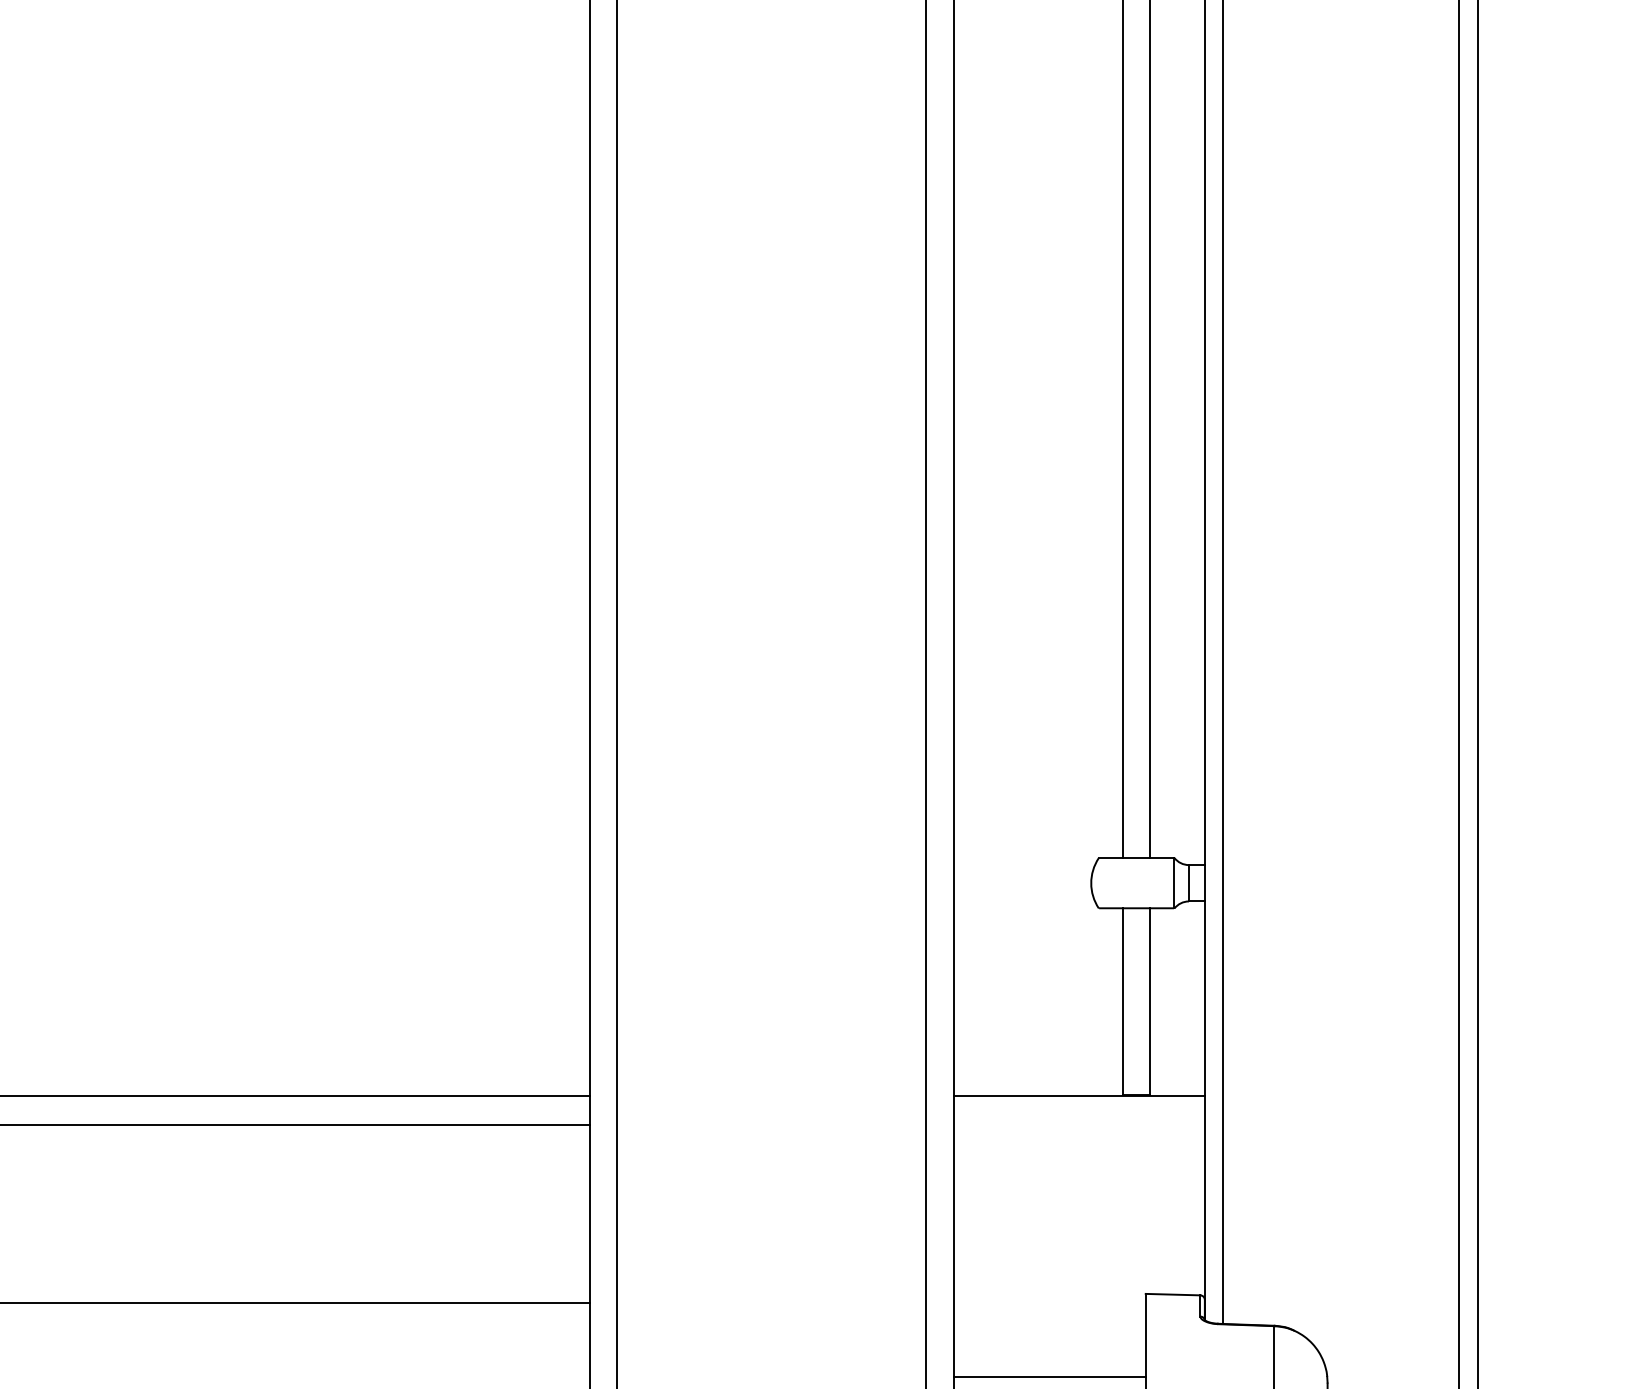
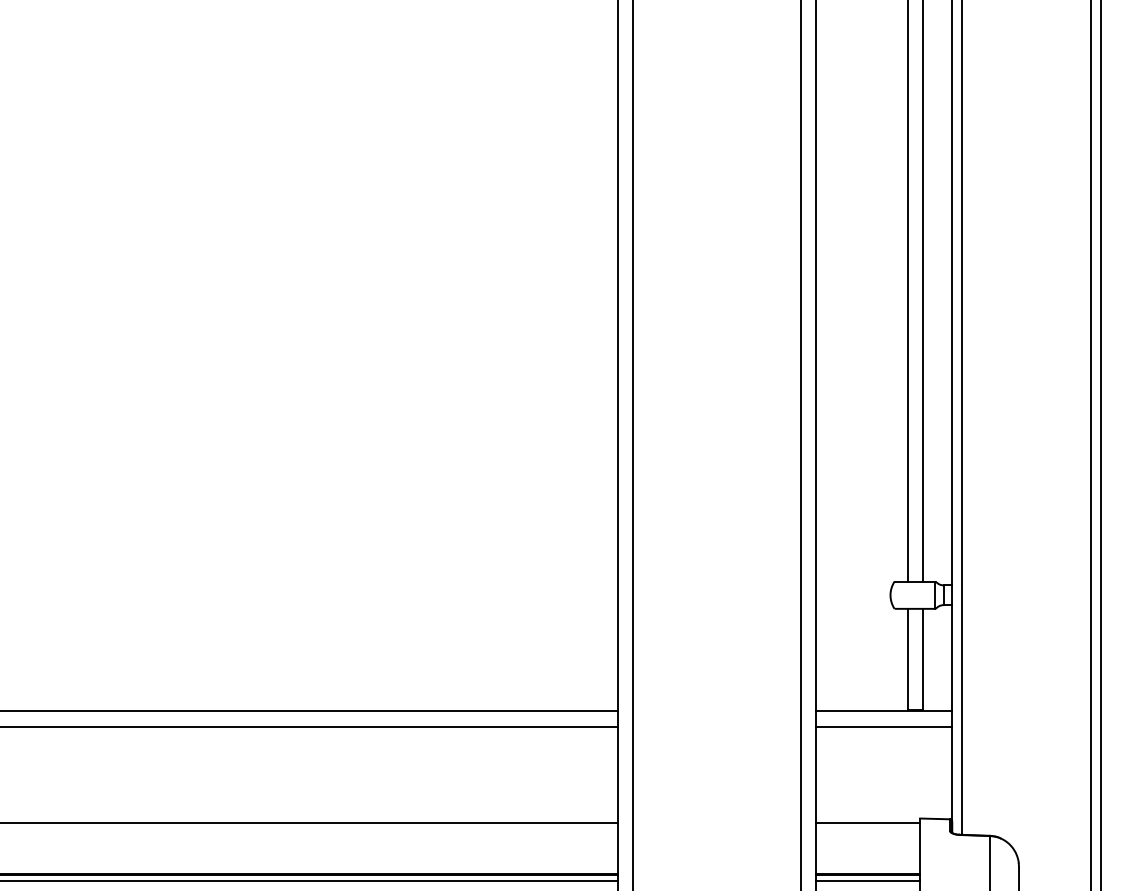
line: (1078, 1124) -> (883, 726), added
line: (1048, 1376) -> (867, 823), moved

